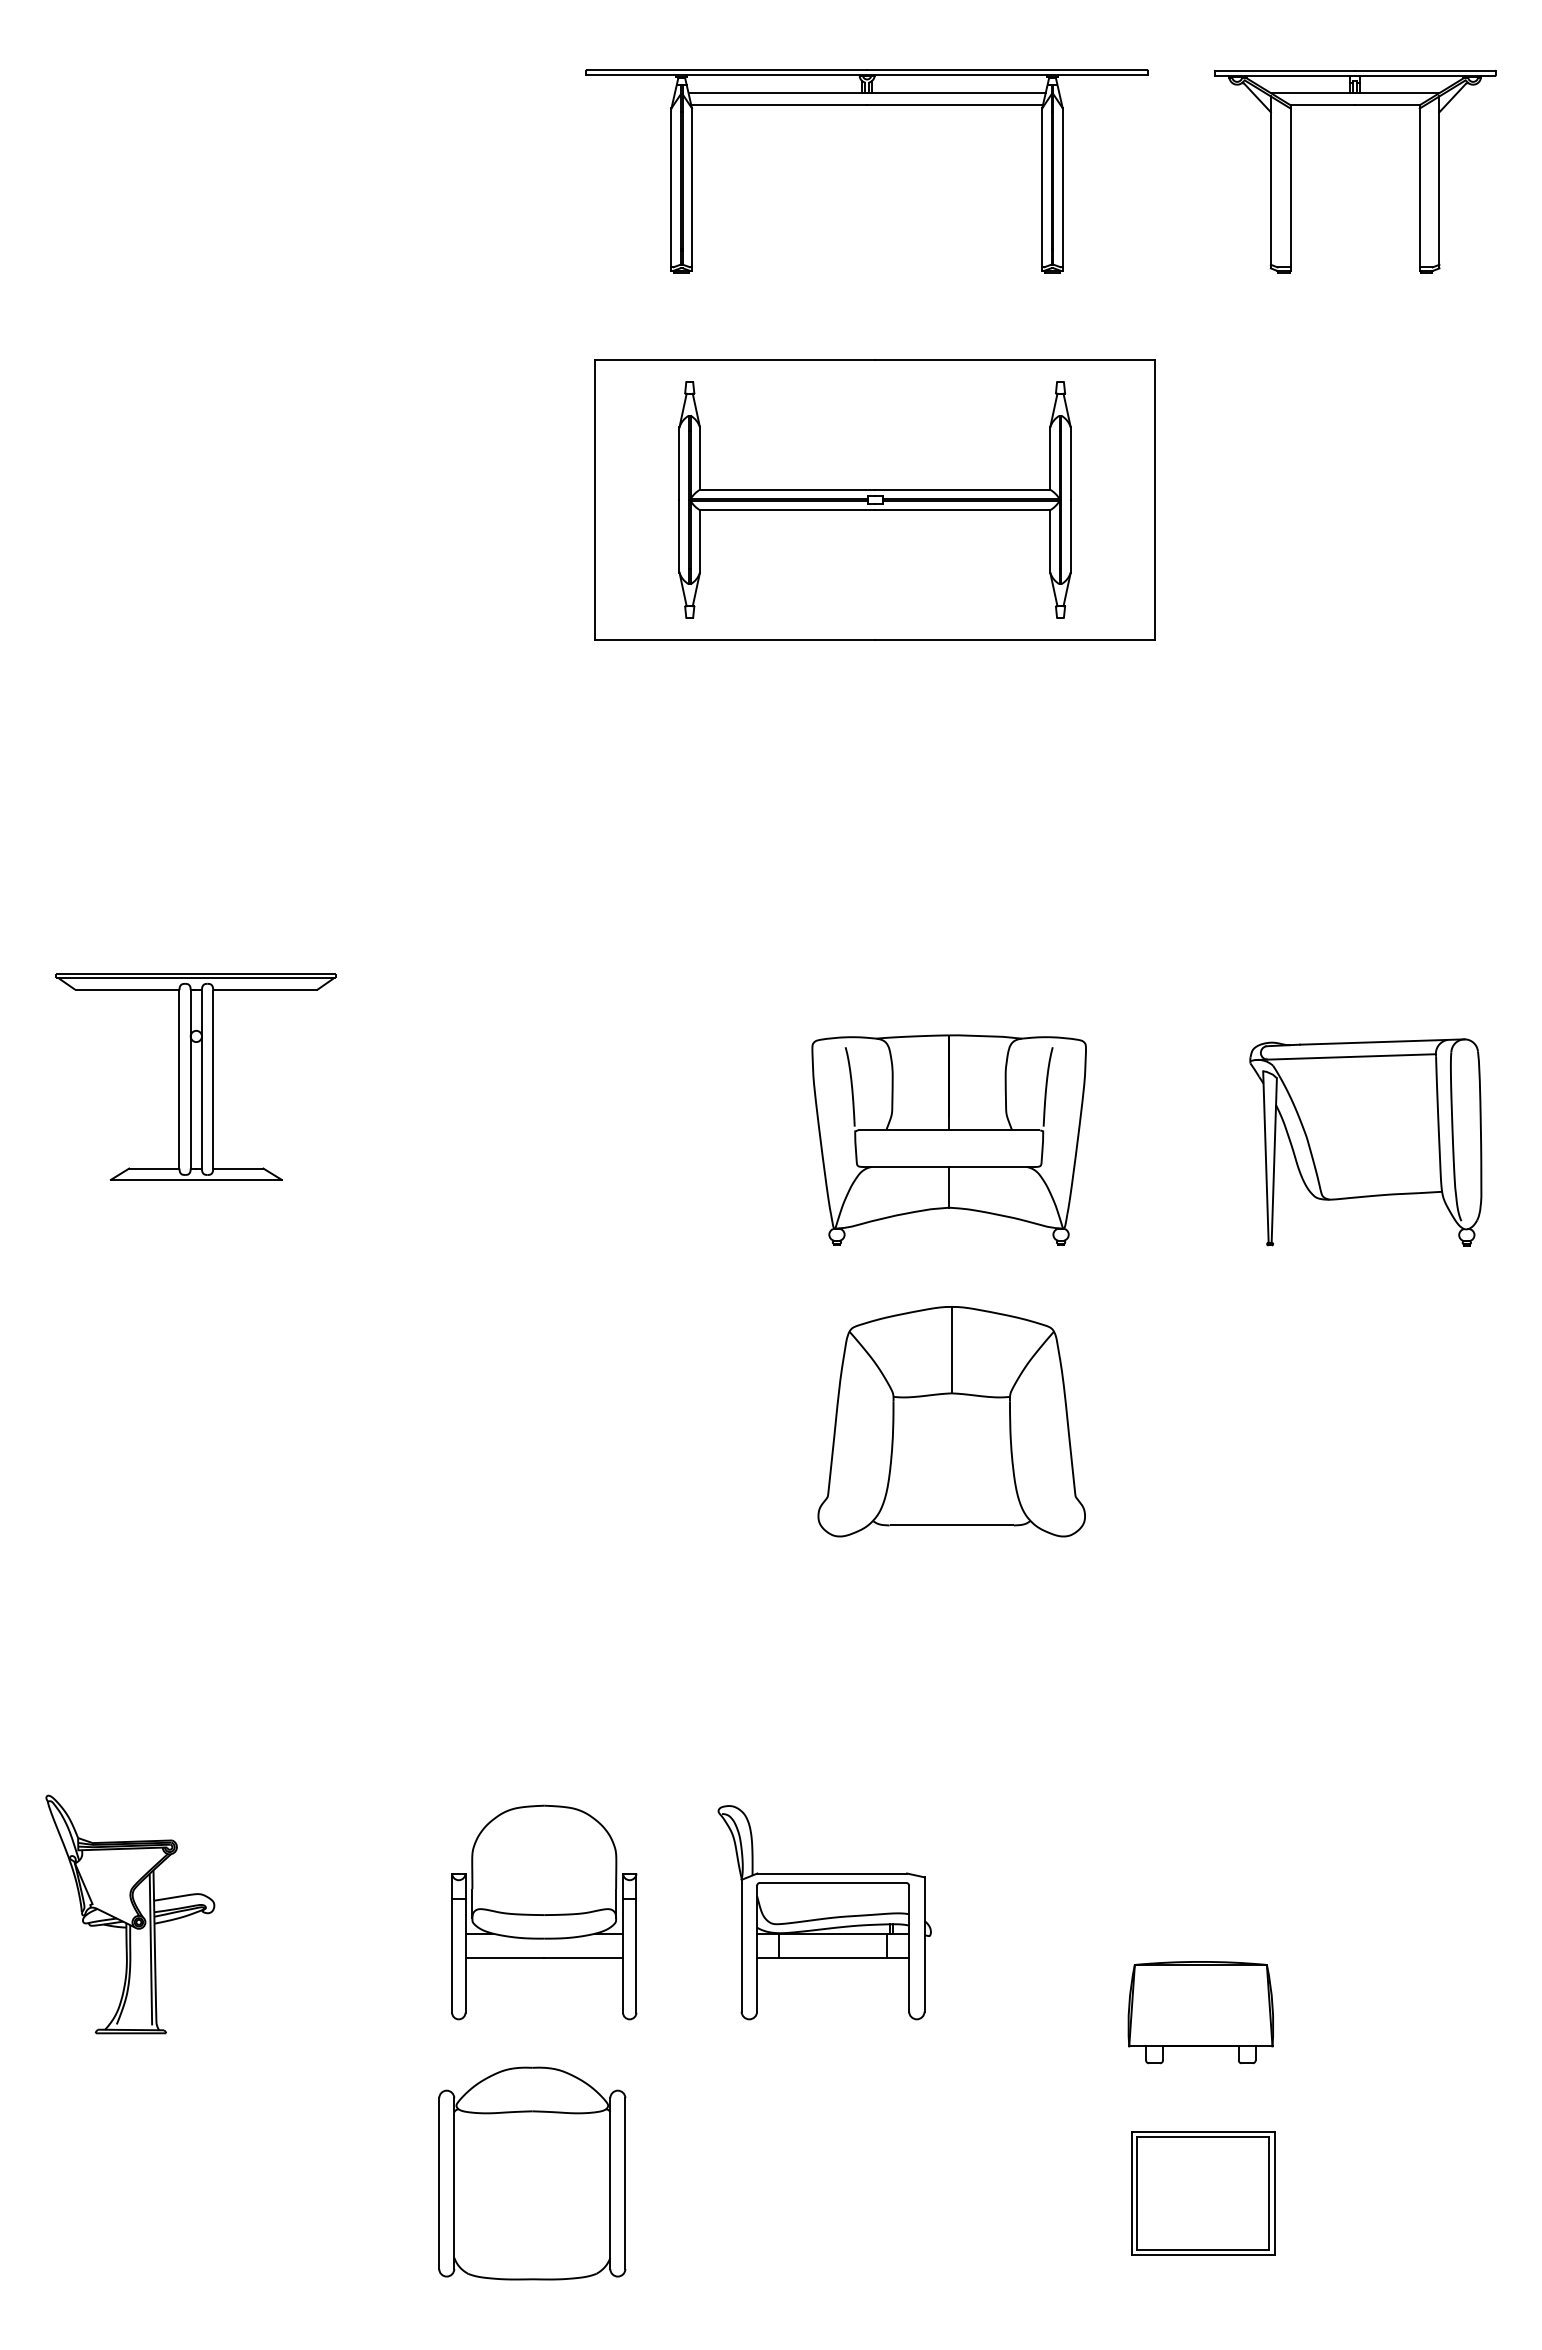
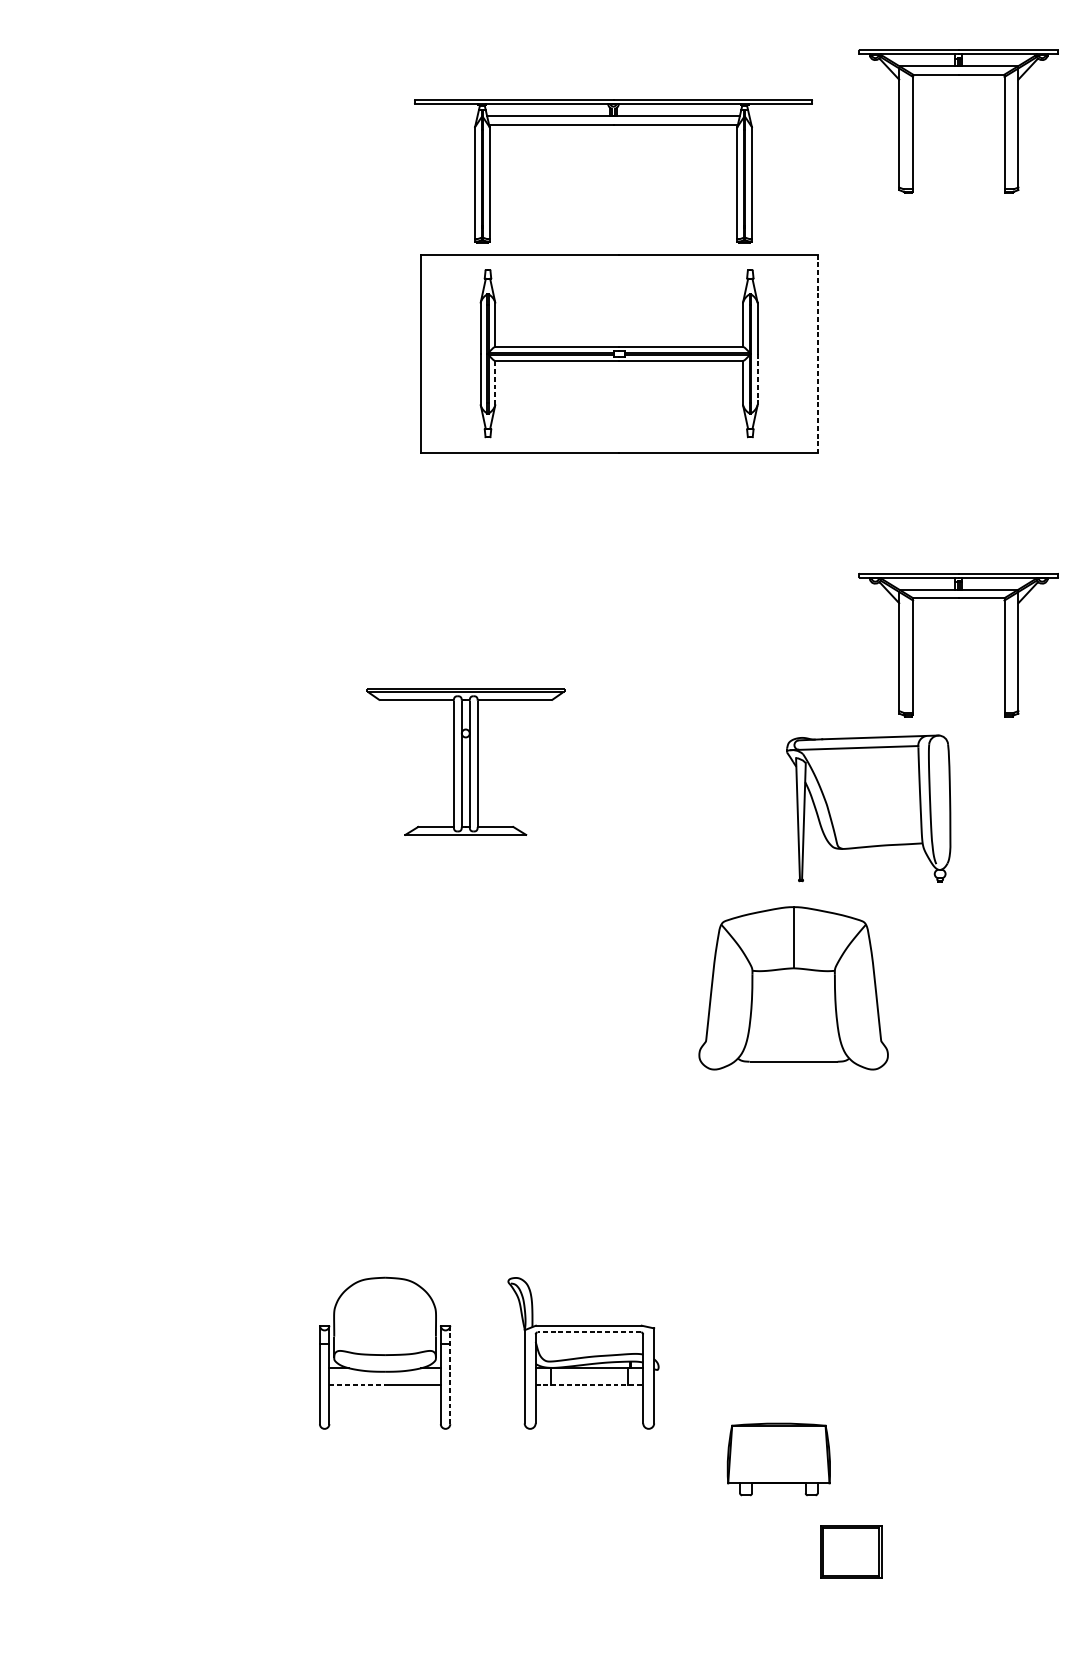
part: (866, 105) -> (613, 125), moved
line: (1155, 500) -> (817, 354), solid -> dashed
line: (1070, 535) -> (757, 379), solid -> dashed
line: (699, 541) -> (494, 383), solid -> dashed
part: (1291, 911) -> (913, 645), added
part: (195, 1076) -> (465, 761), moved
part: (948, 1139) -> (671, 806), removed
part: (1365, 1142) -> (868, 808), moved
part: (951, 1421) -> (793, 988), moved
line: (832, 1882) -> (589, 1332), solid -> dashed
part: (130, 1914) -> (92, 1354), removed
line: (636, 1943) -> (450, 1375), solid -> dashed
line: (505, 1957) -> (357, 1385), solid -> dashed
line: (833, 1958) -> (589, 1385), solid -> dashed
part: (1200, 2012) -> (778, 1459), moved
part: (532, 2173) -> (376, 1537), removed
part: (1203, 2193) -> (851, 1552), size x0.6

